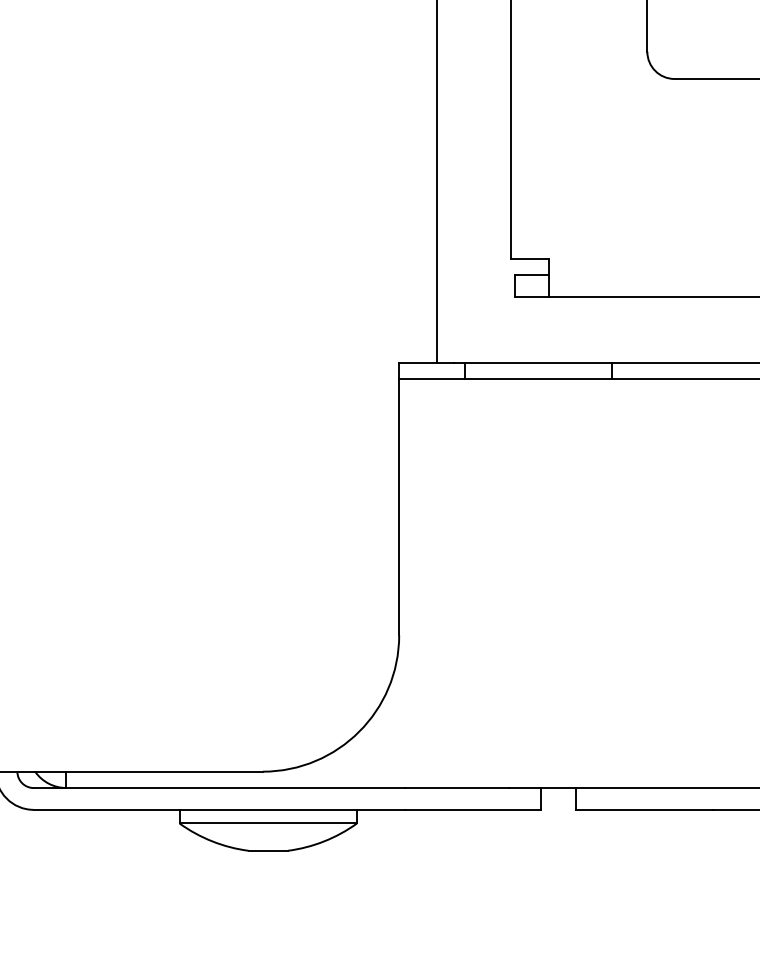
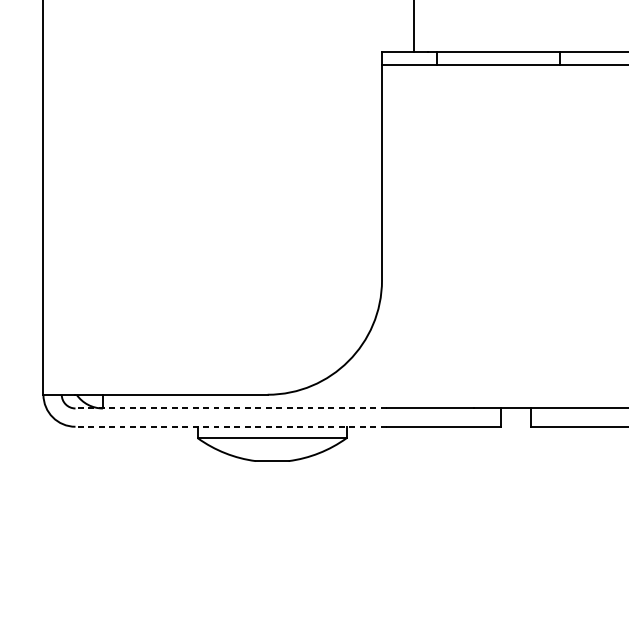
line: (218, 788) -> (230, 408), solid -> dashed
line: (218, 809) -> (230, 426), solid -> dashed

